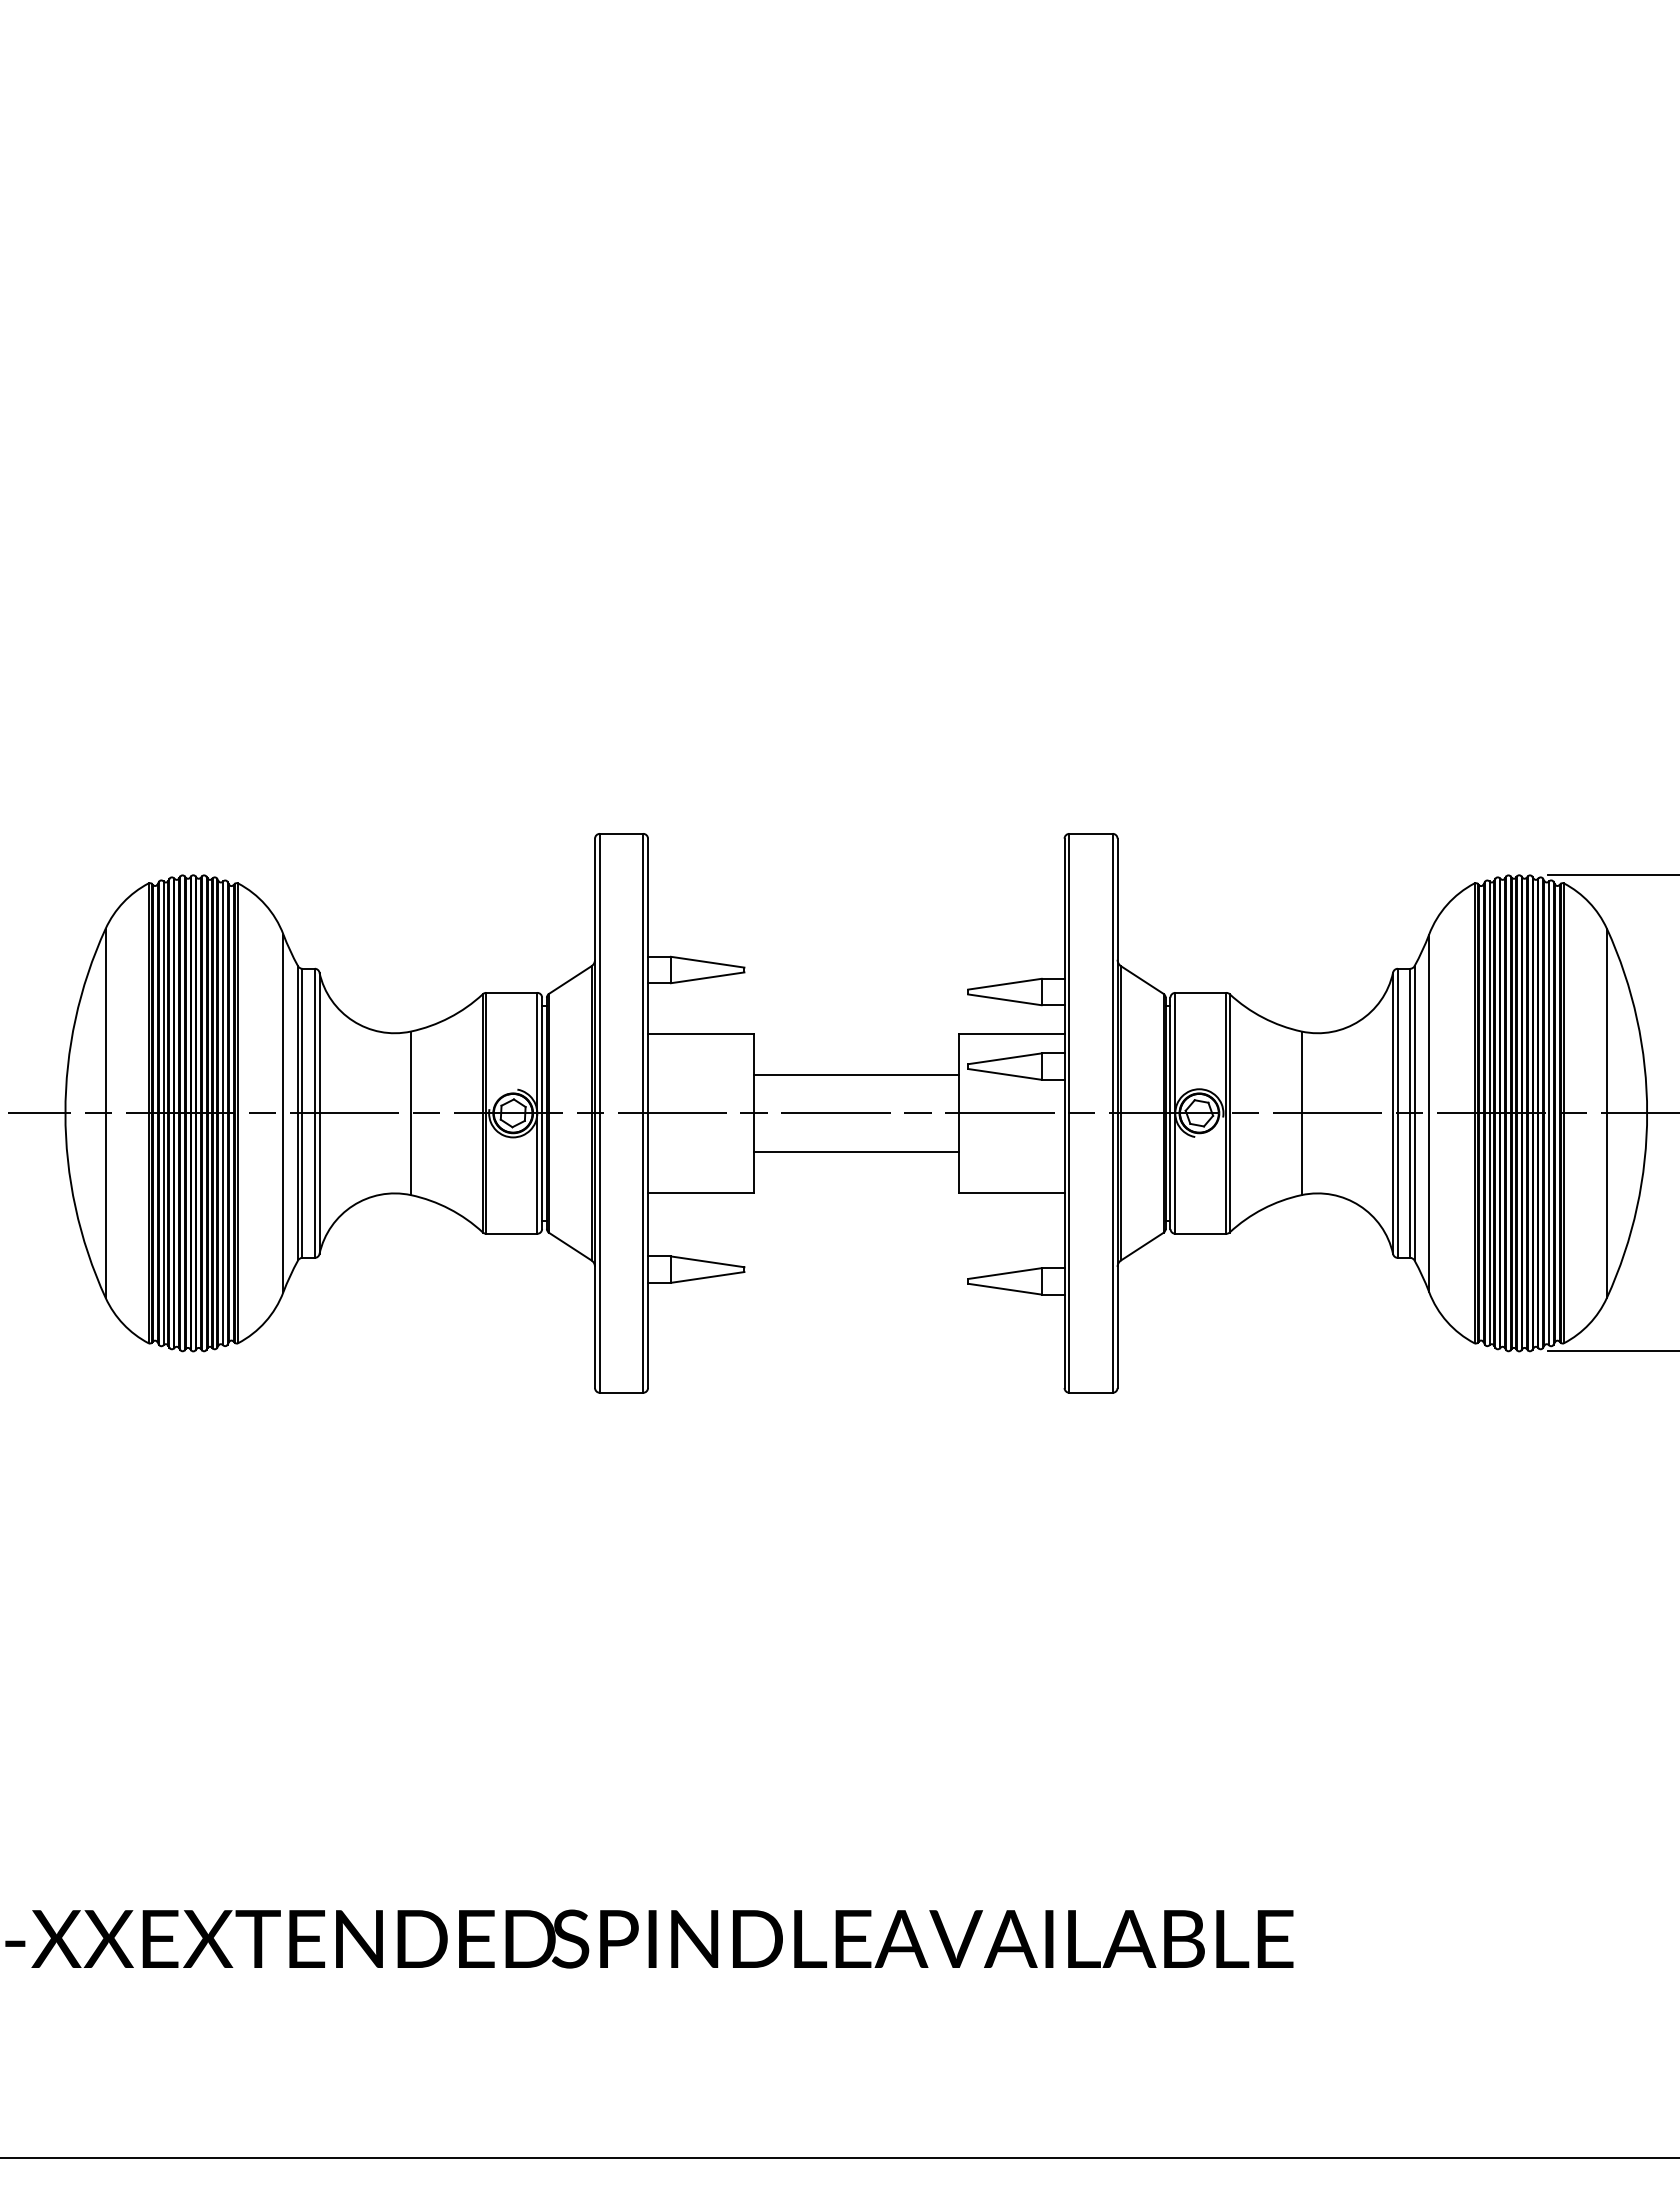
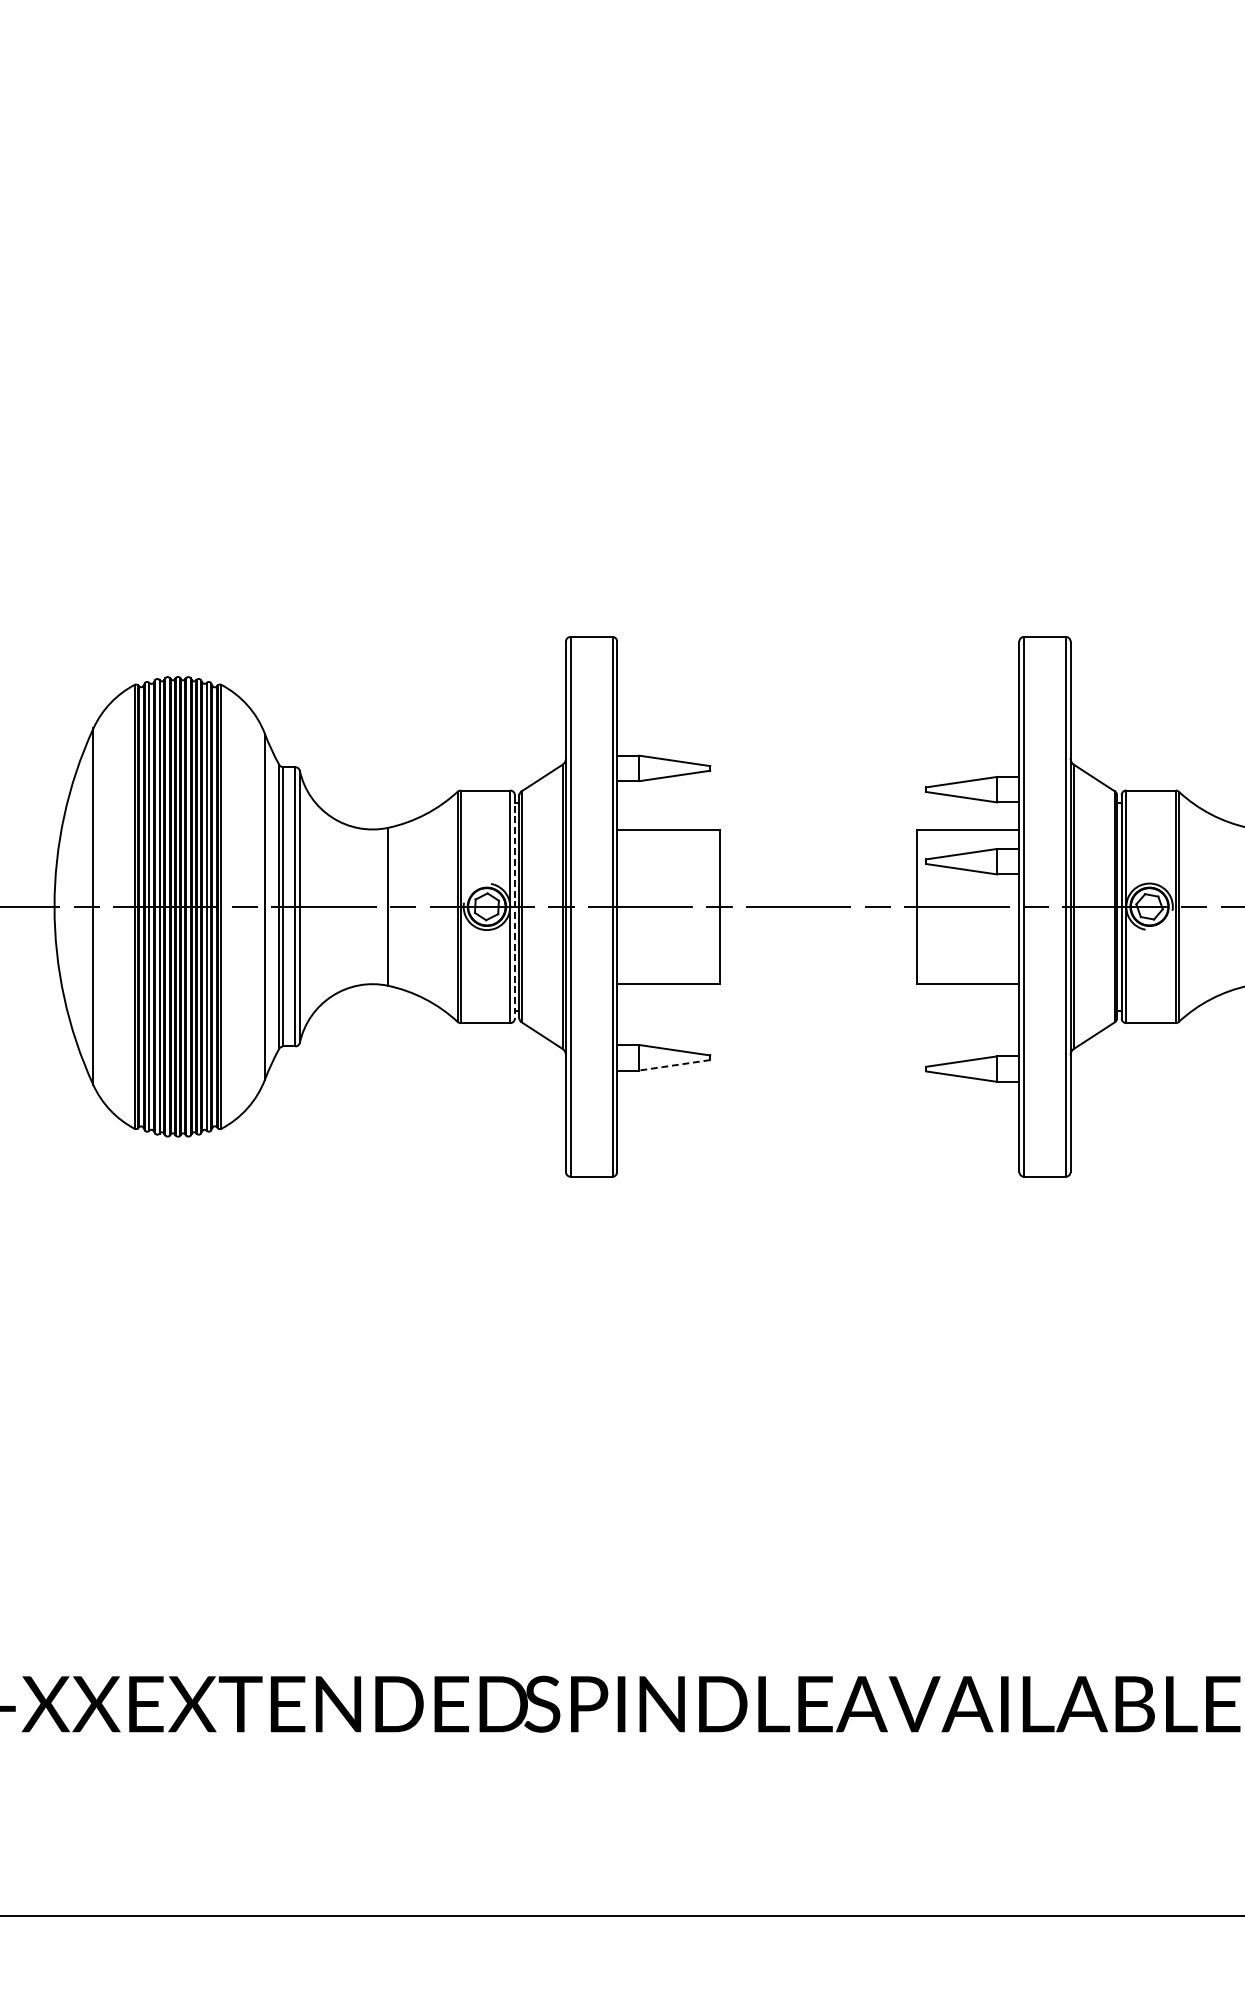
line: (856, 1074) -> (818, 869), removed
line: (542, 1113) -> (515, 906), solid -> dashed
line: (856, 1151) -> (818, 943), removed
line: (707, 1277) -> (674, 1065), solid -> dashed

